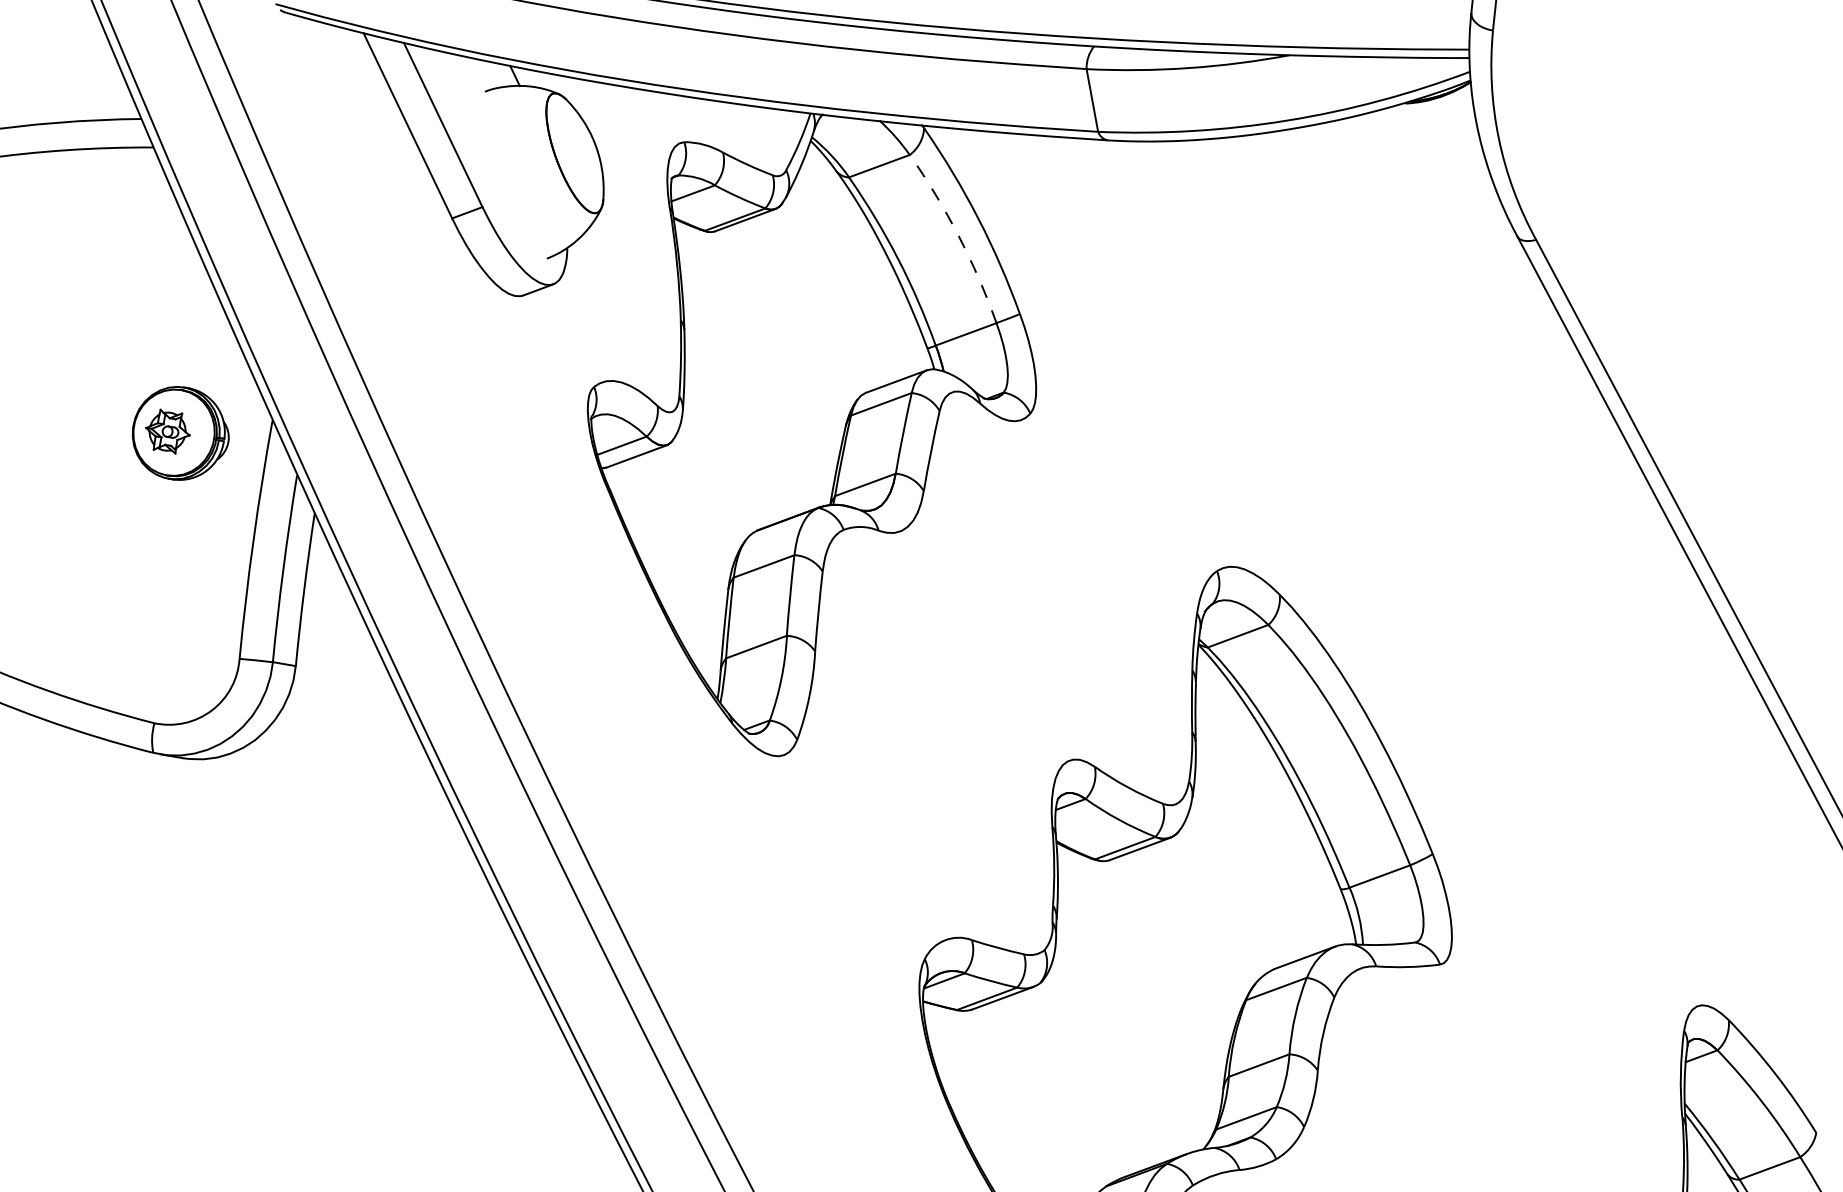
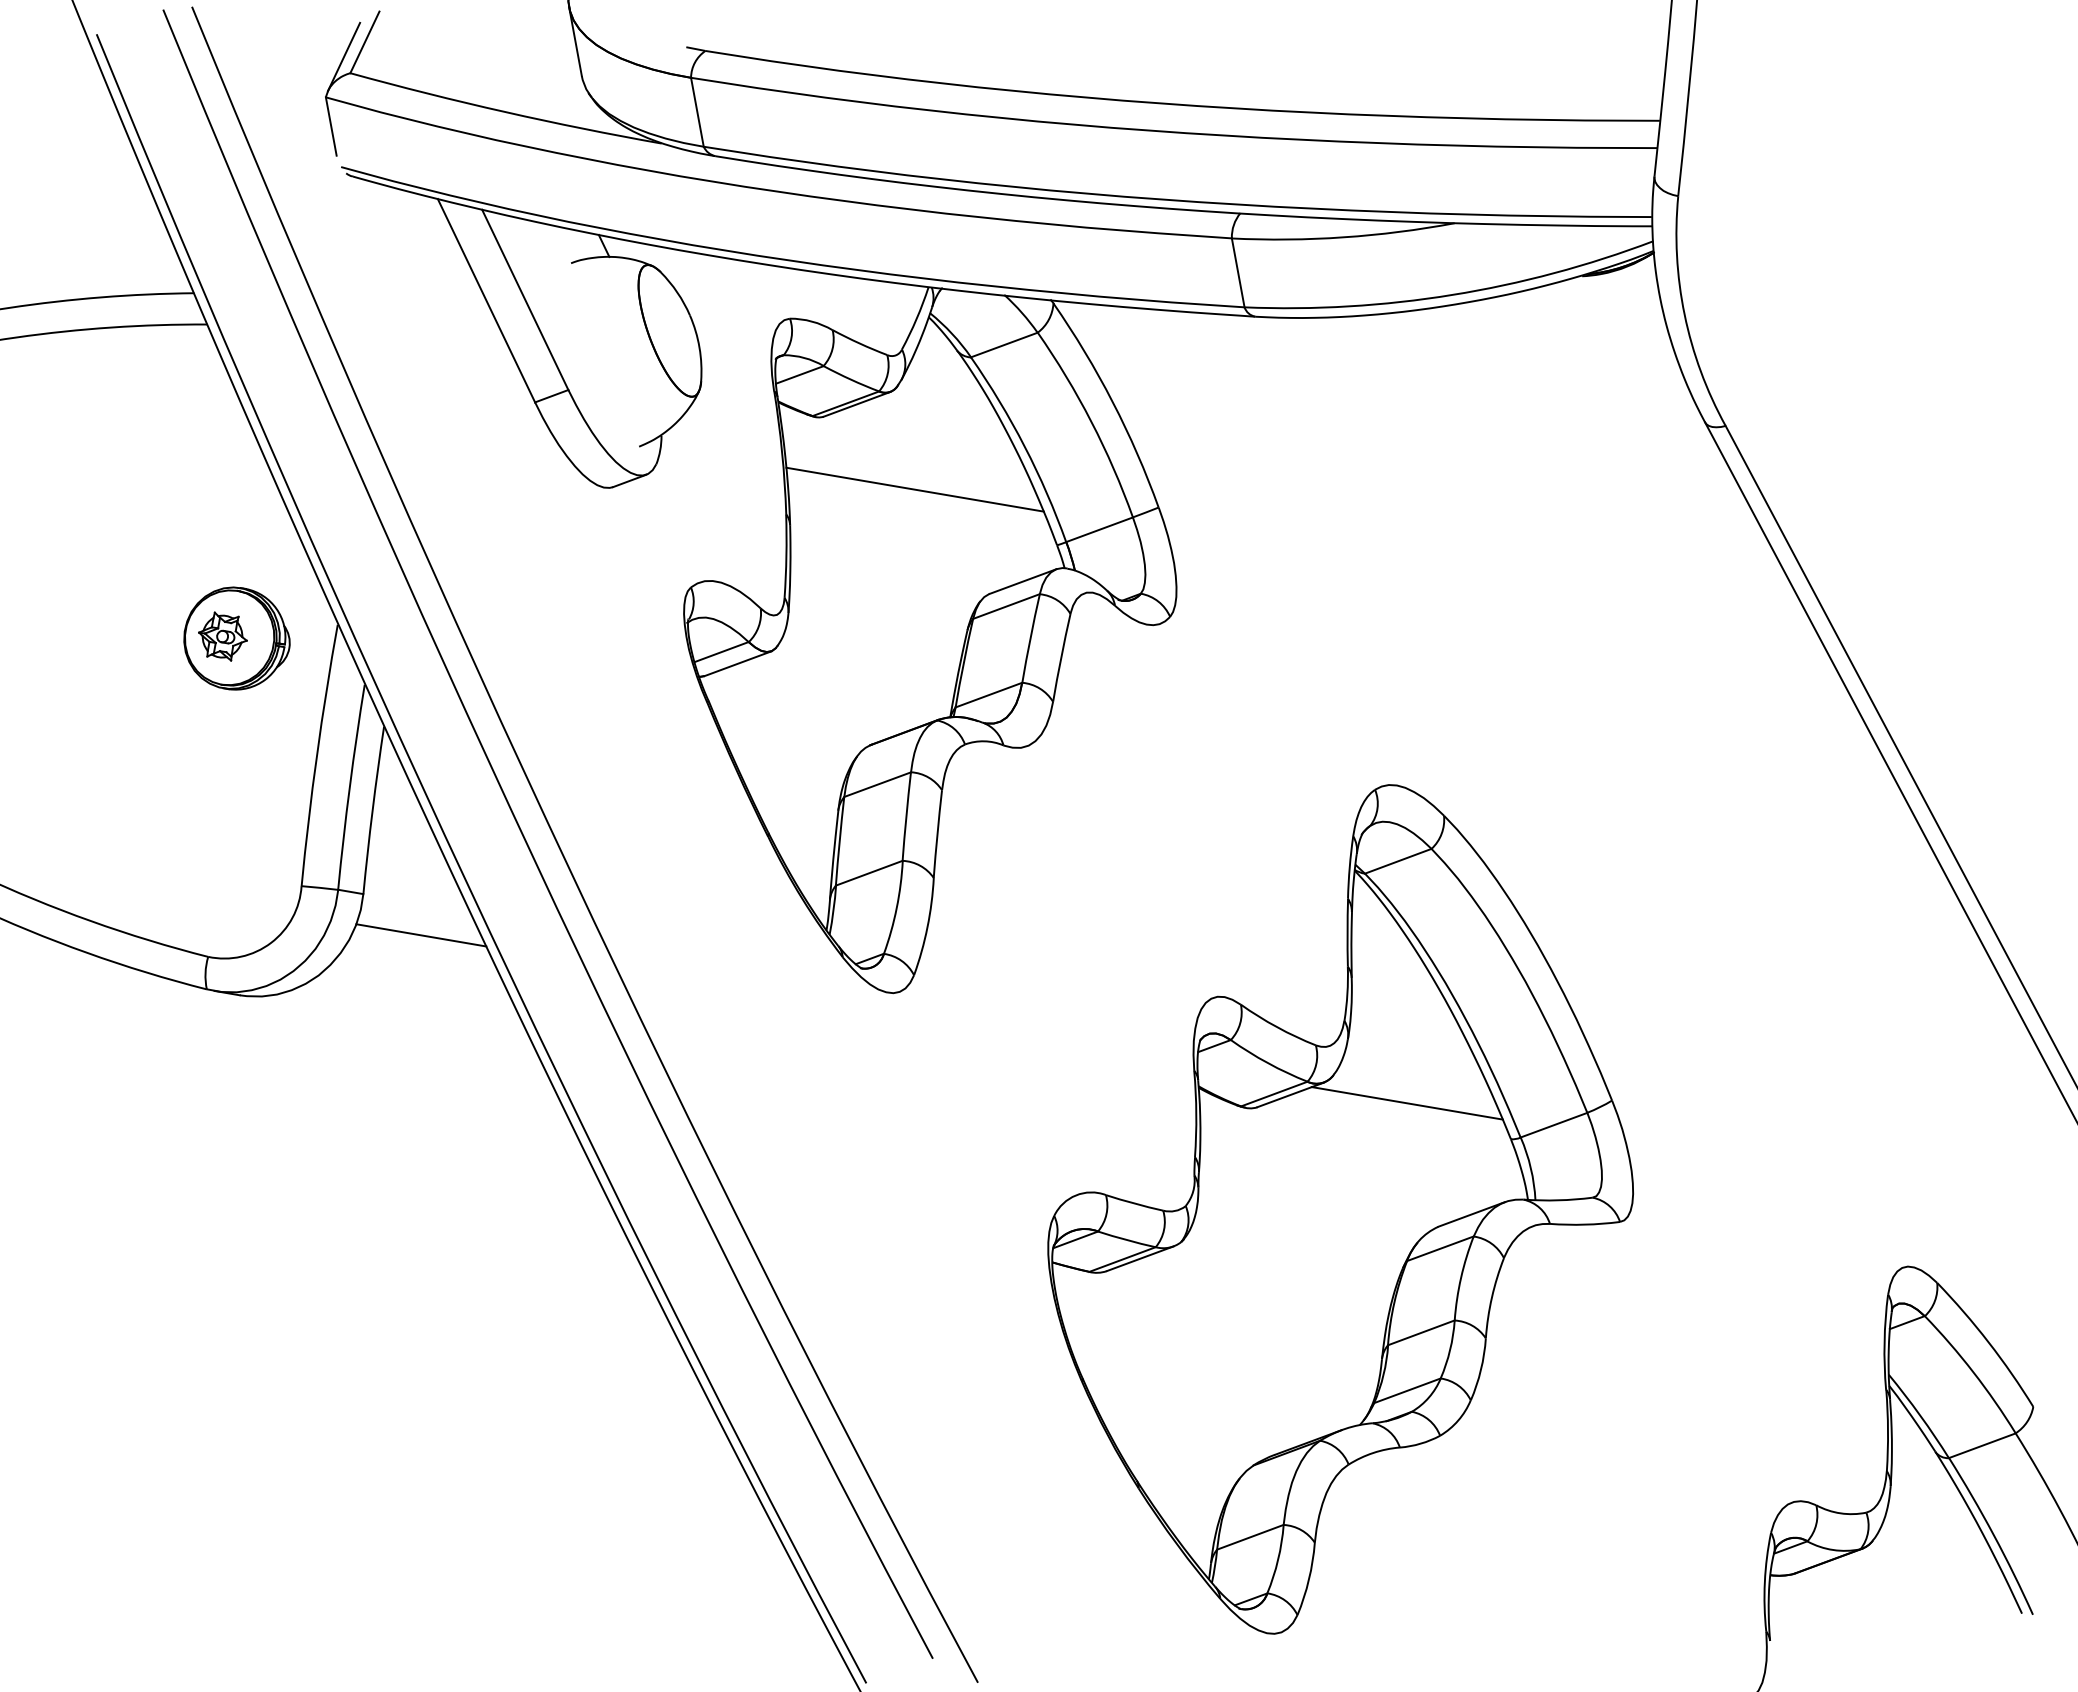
arc: (958, 235) -> (1091, 421), dashed -> solid
line: (797, 297) -> (914, 489), added
line: (348, 703) -> (421, 935), added
line: (1245, 856) -> (1406, 1103), added

